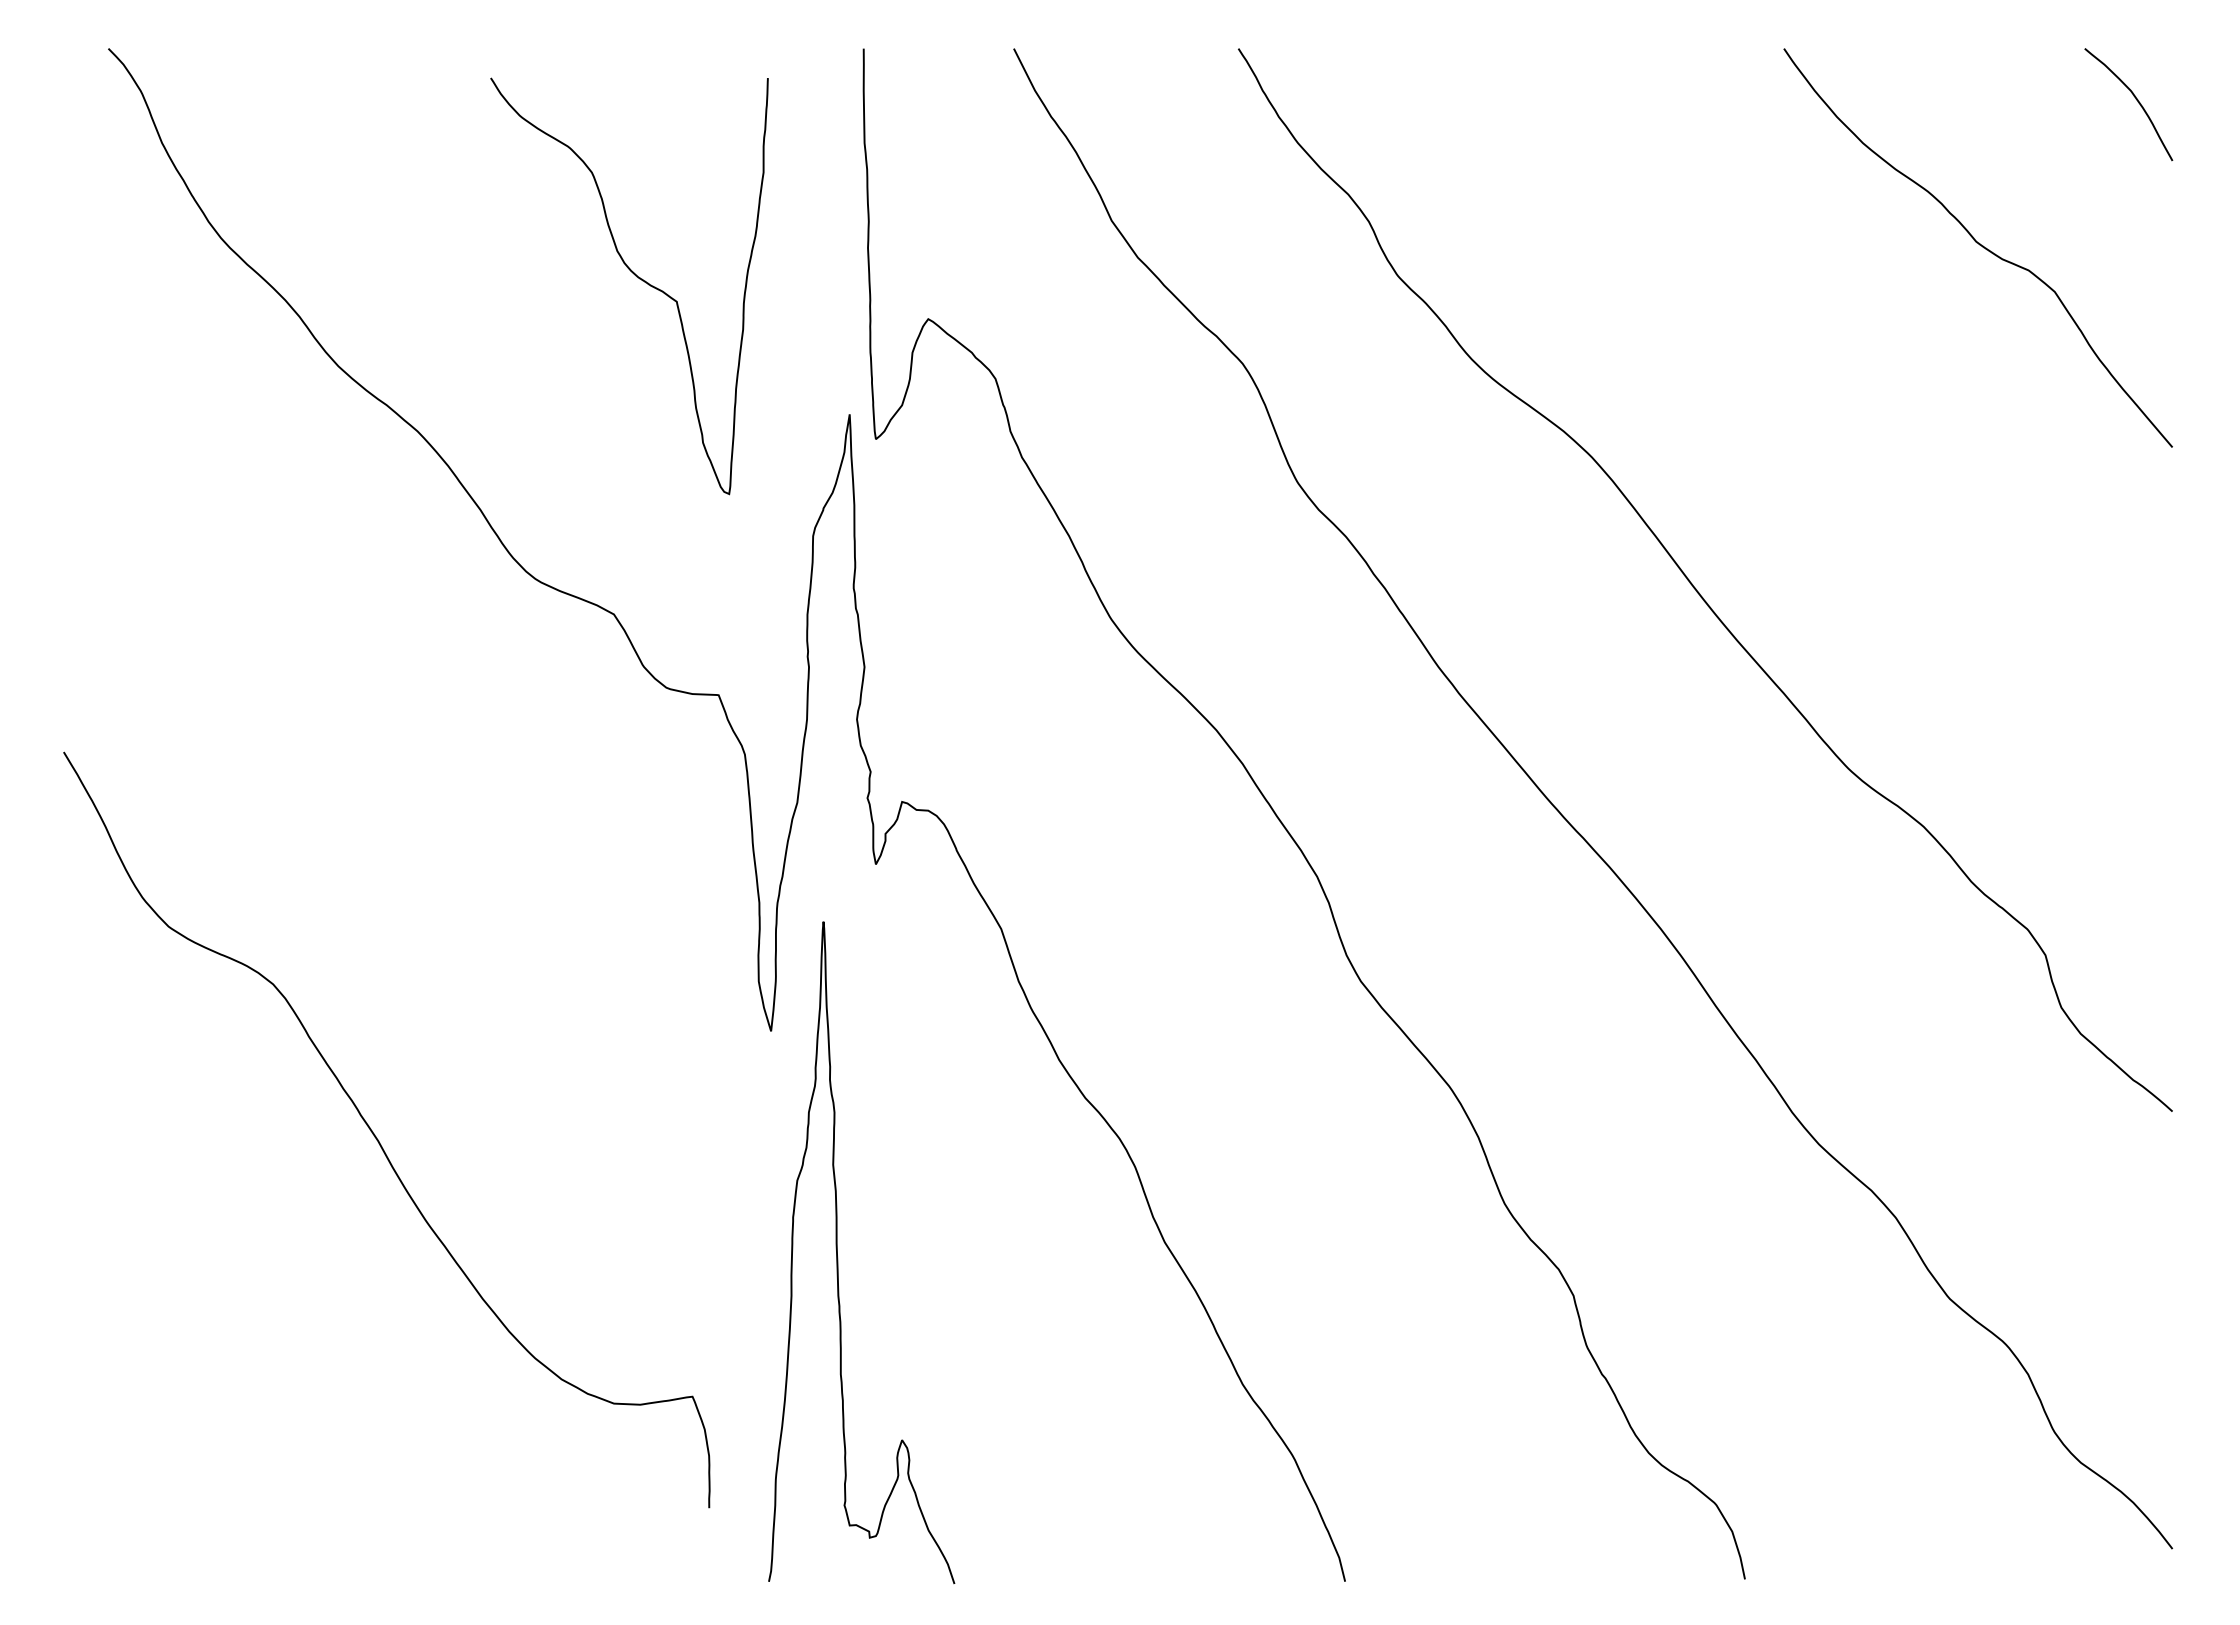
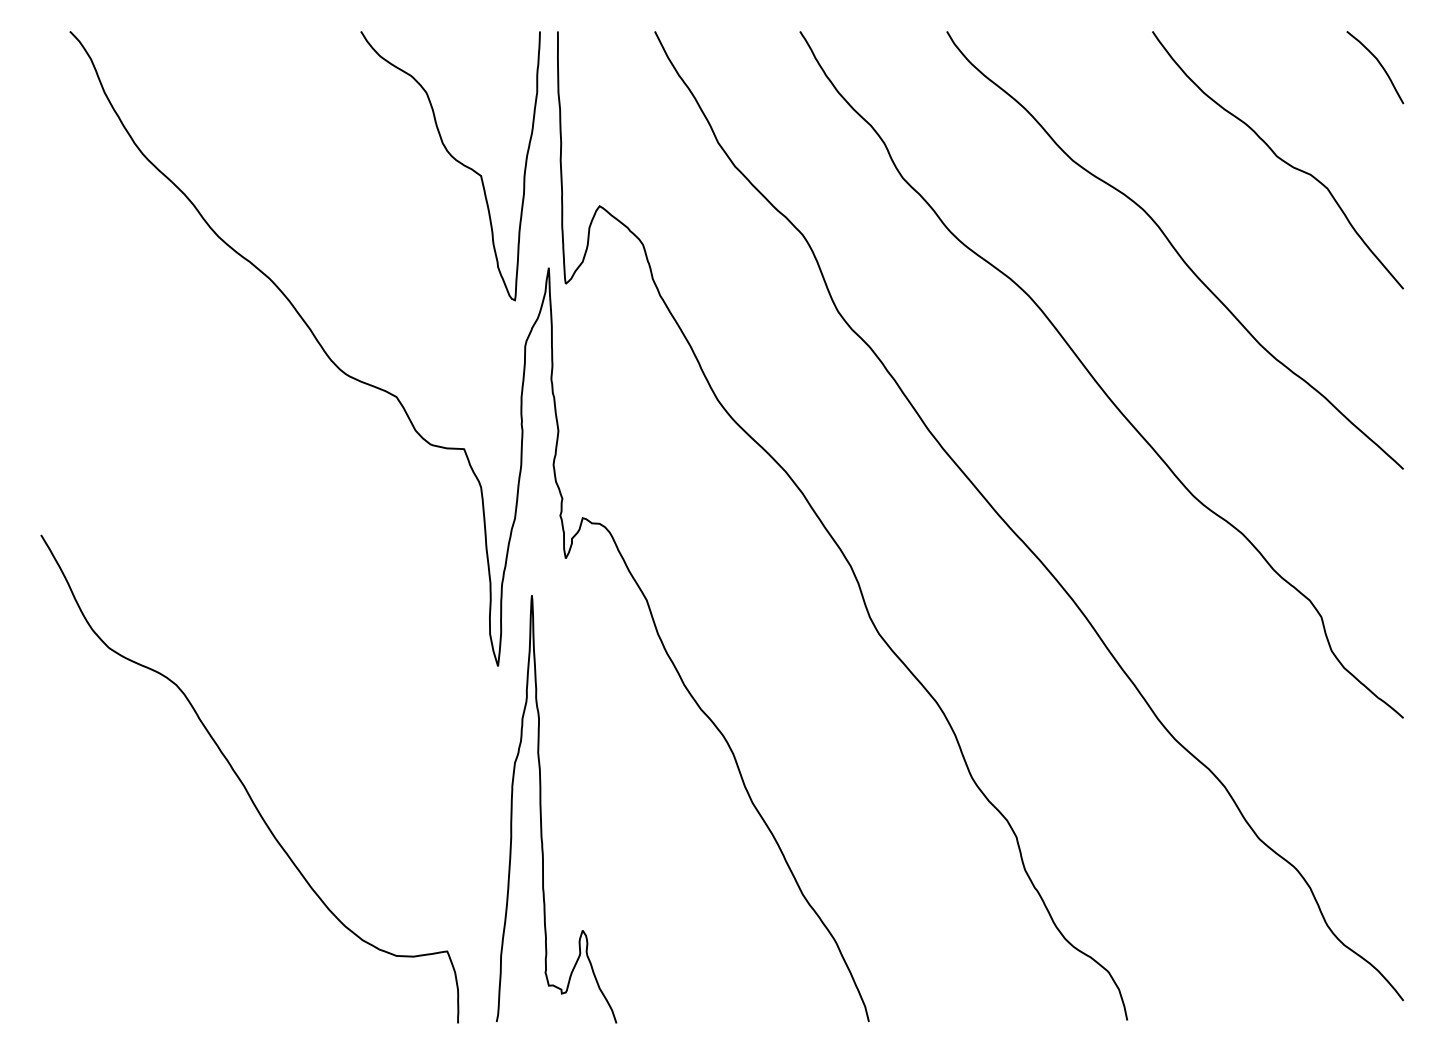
curve: (634, 276) -> (453, 159), moved
curve: (1818, 387) -> (1174, 250), added
curve: (375, 1133) -> (242, 781), moved

